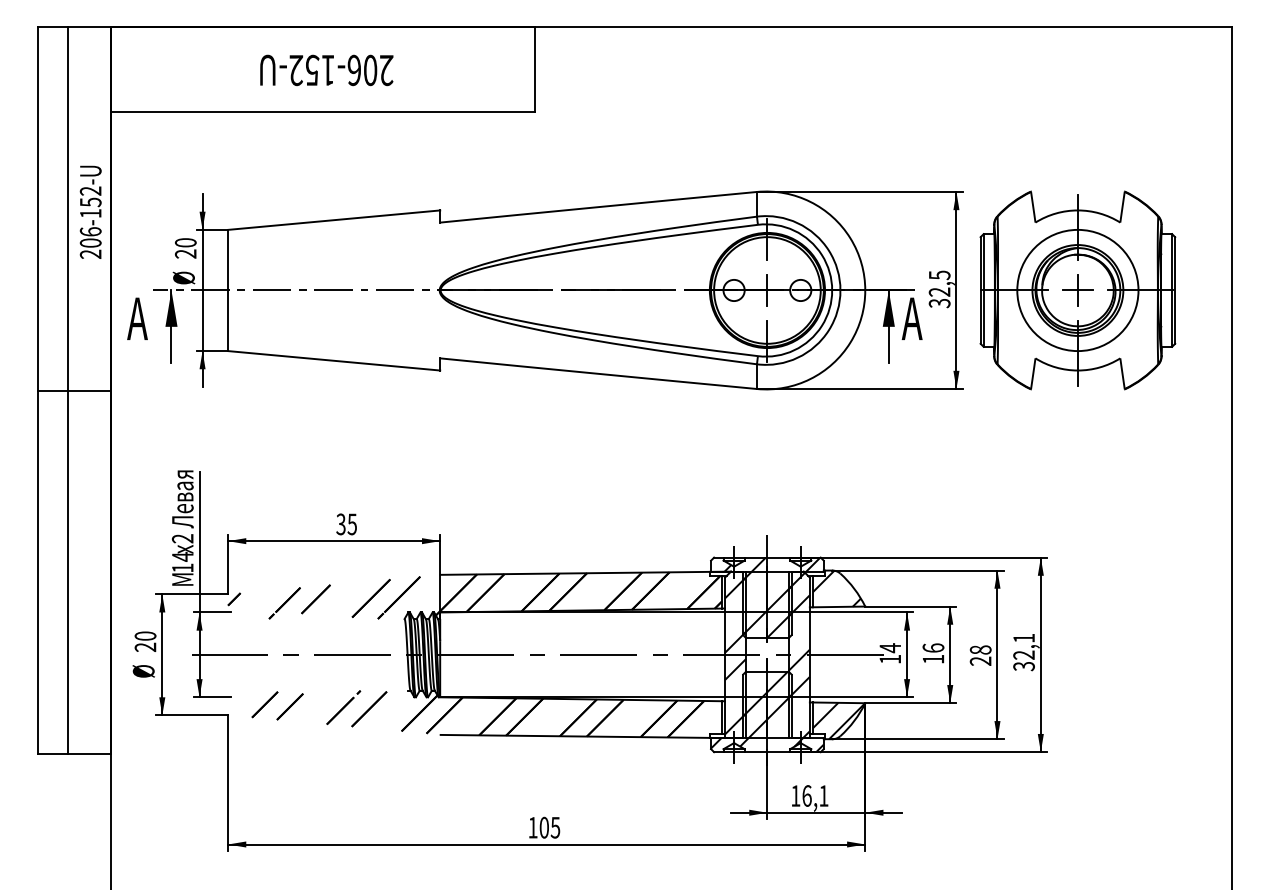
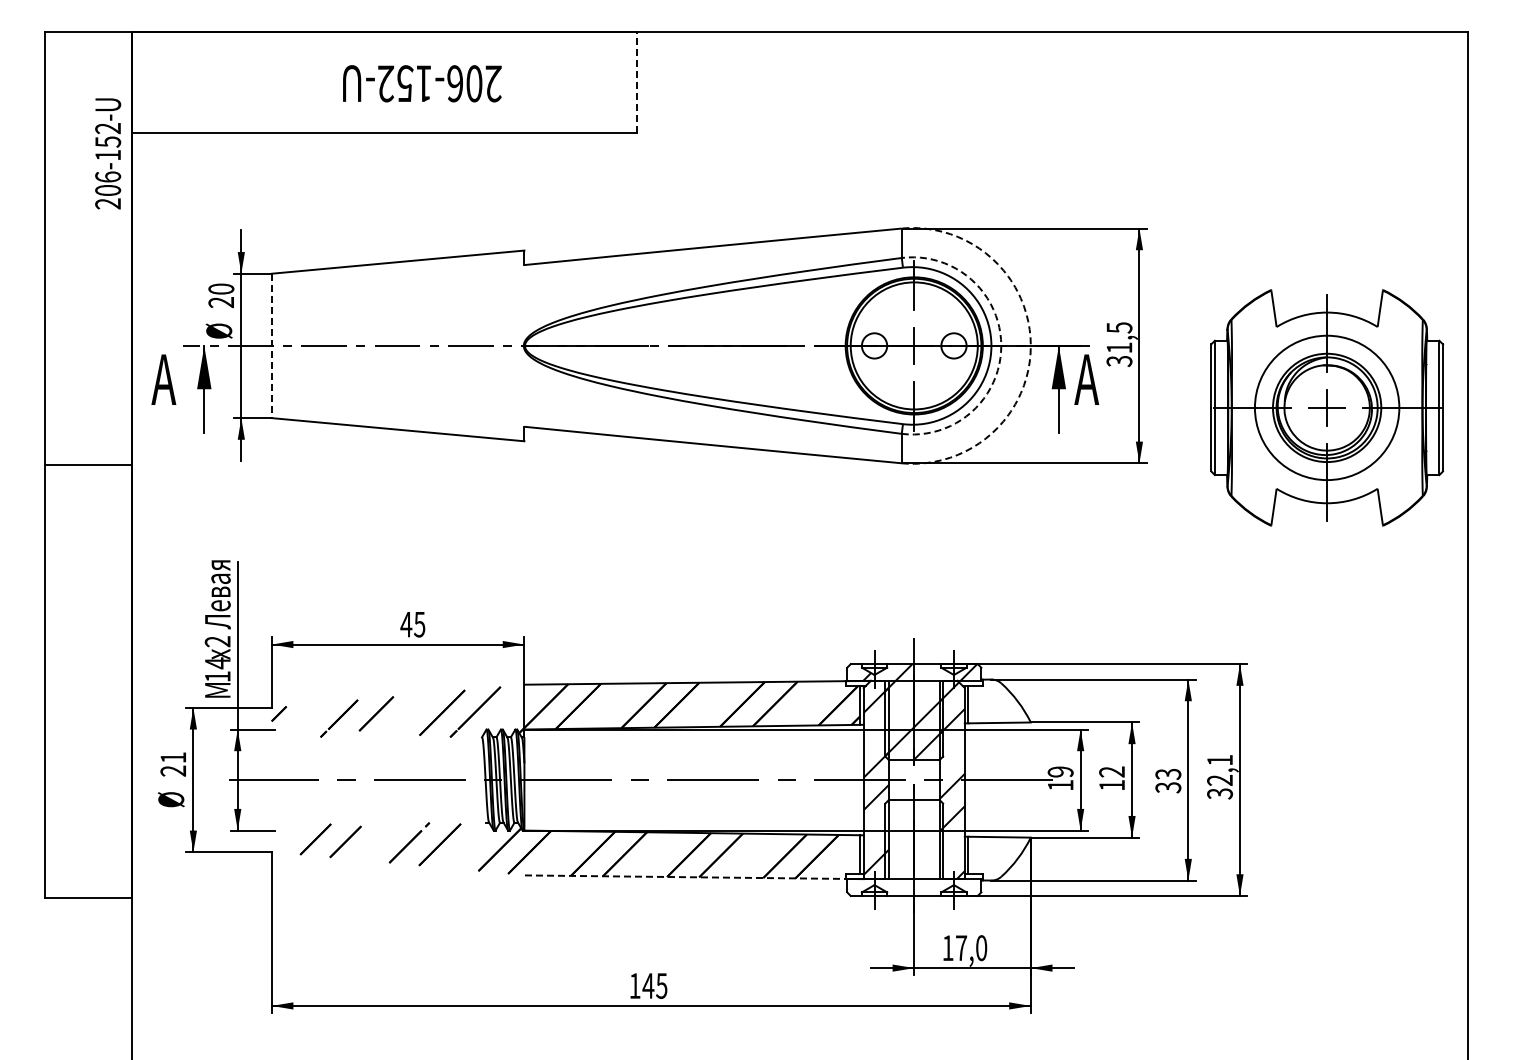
line: (535, 69) -> (637, 82), solid -> dashed
text: (326, 70) -> (422, 83), moved
text: (91, 212) -> (108, 153), moved
line: (227, 290) -> (271, 346), solid -> dashed
arc: (840, 290) -> (1001, 345), solid -> dashed
arc: (864, 290) -> (1030, 345), solid -> dashed
part: (1078, 290) -> (1327, 407), moved
text: (938, 291) -> (1118, 347), 32,5 -> 31,5
line: (68, 390) -> (81, 464), removed
text: (341, 524) -> (406, 624), 35 -> 45
hatch: (836, 588) -> (996, 700), removed
text: (145, 635) -> (173, 757), 20 -> 21
text: (933, 647) -> (1112, 771), 16 -> 12
text: (890, 648) -> (1060, 772), 14 -> 19
text: (980, 655) -> (1168, 780), 28 -> 33
hatch: (767, 711) -> (914, 847), removed
hatch: (838, 720) -> (999, 858), removed
line: (575, 736) -> (685, 877), solid -> dashed
text: (815, 796) -> (971, 948), 16,1 -> 17,0
text: (544, 827) -> (648, 985), 105 -> 145

